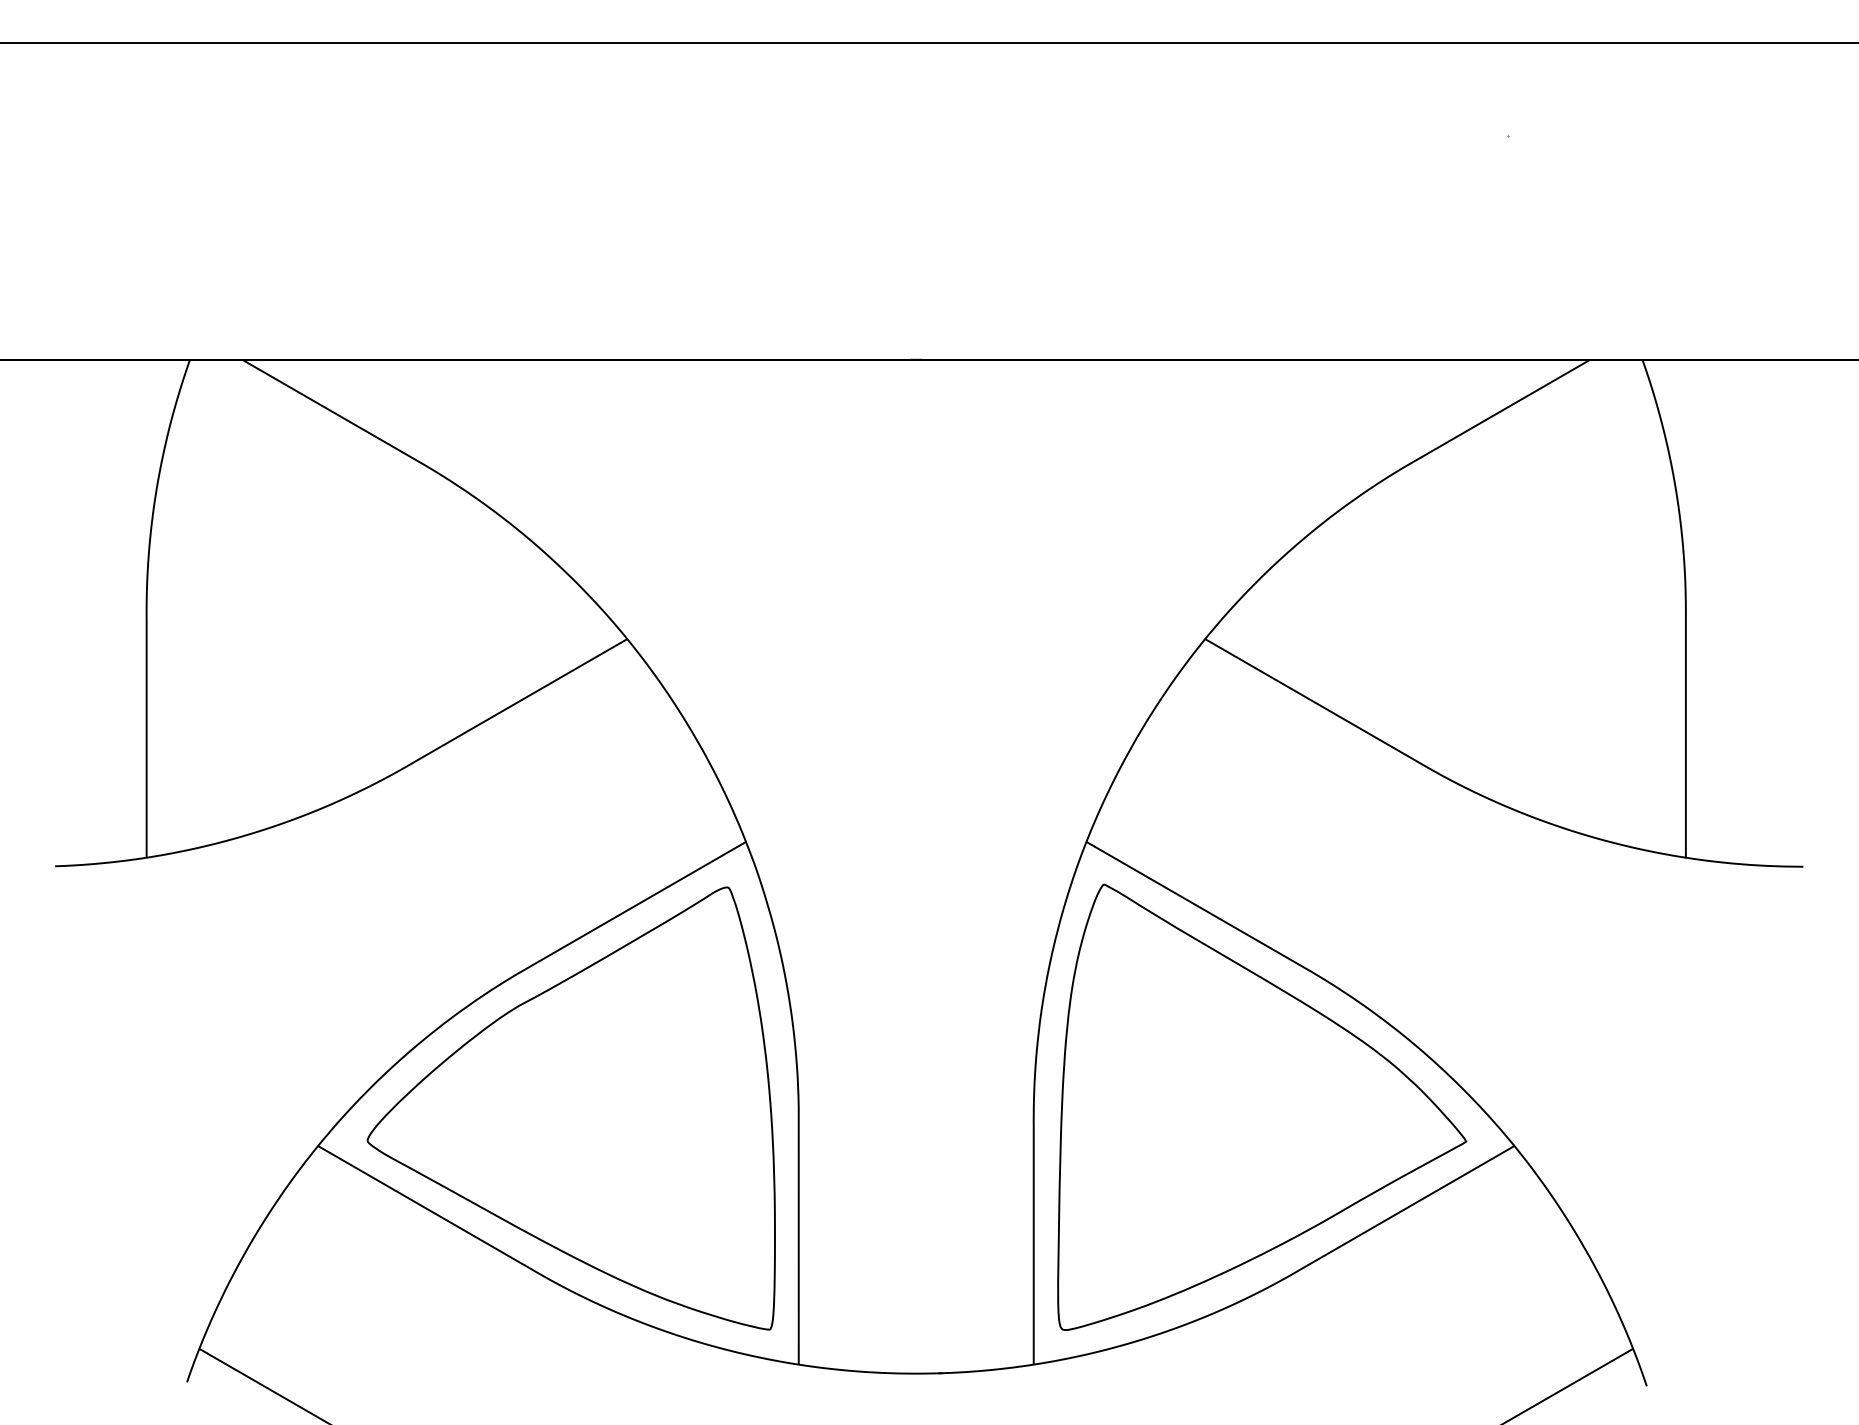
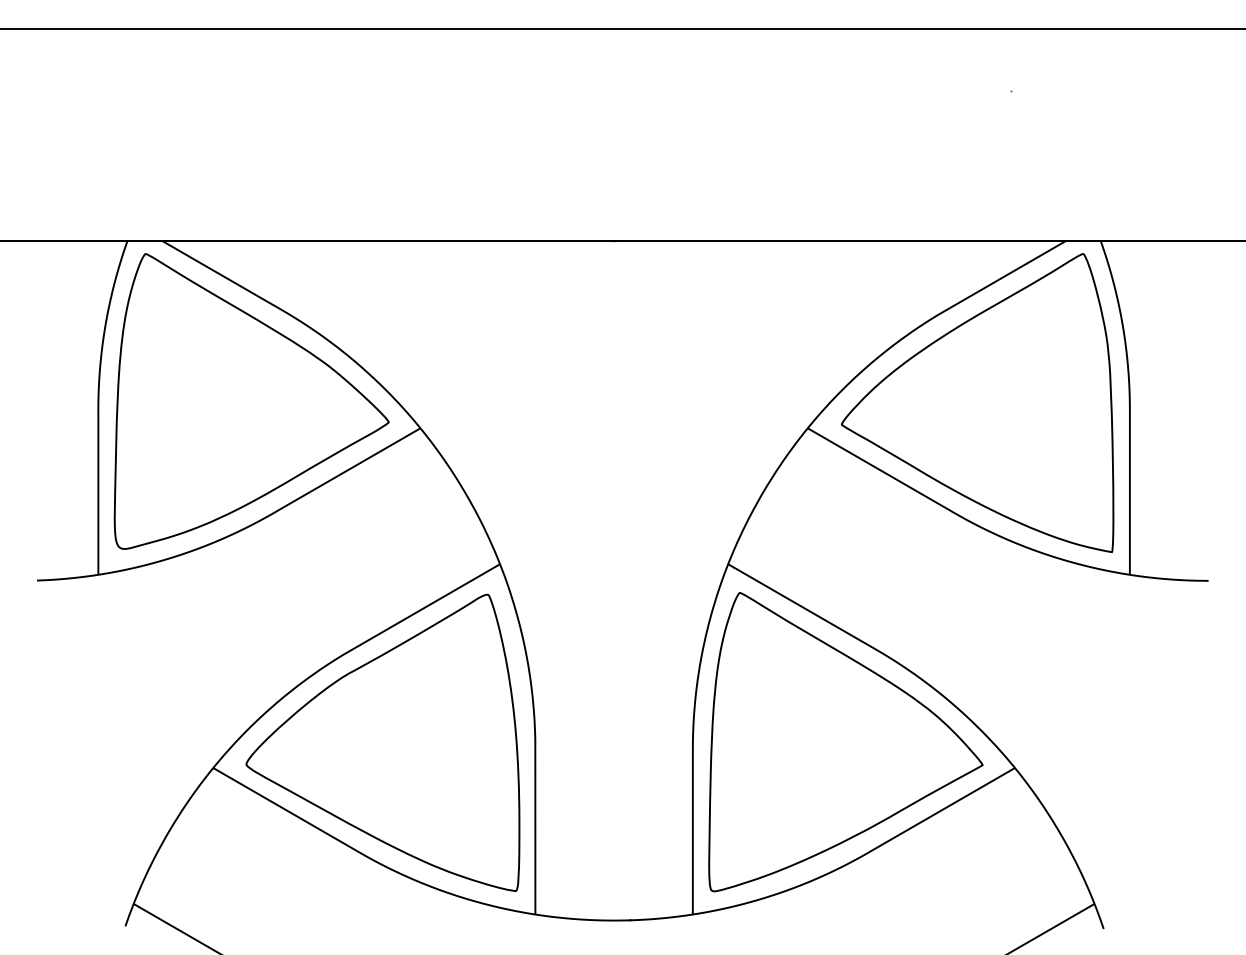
part: (375, 599) -> (251, 401), added
part: (1458, 600) -> (977, 402), added

